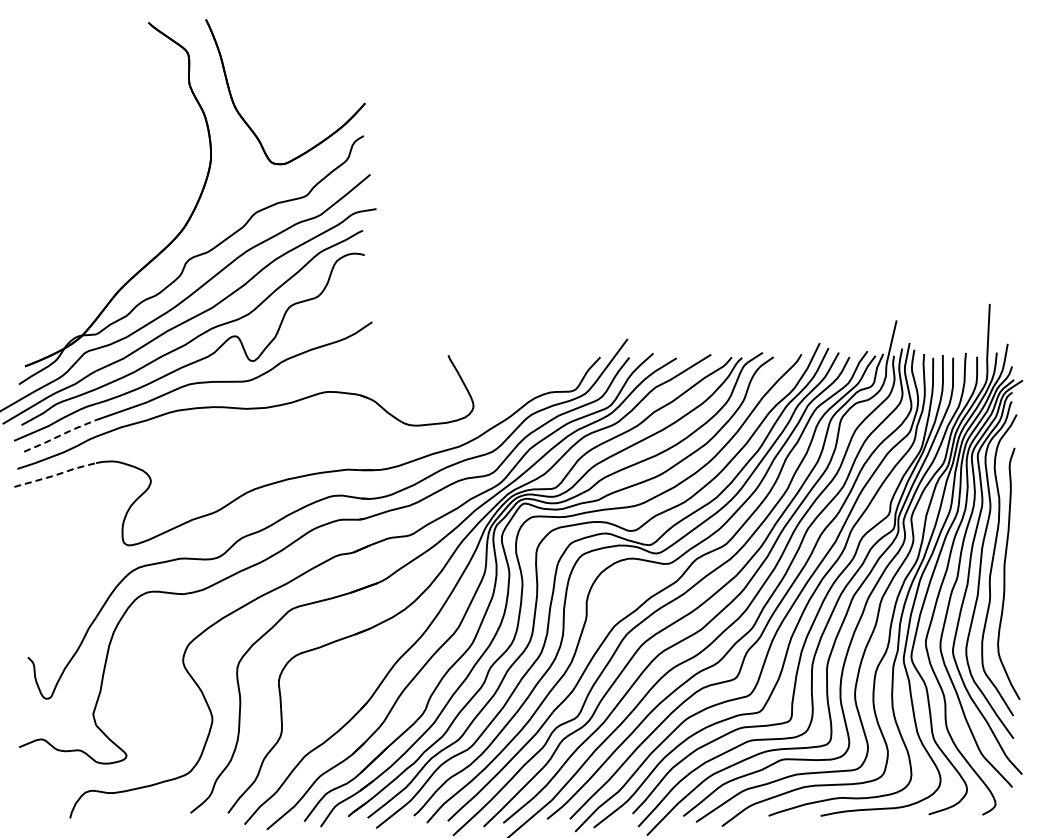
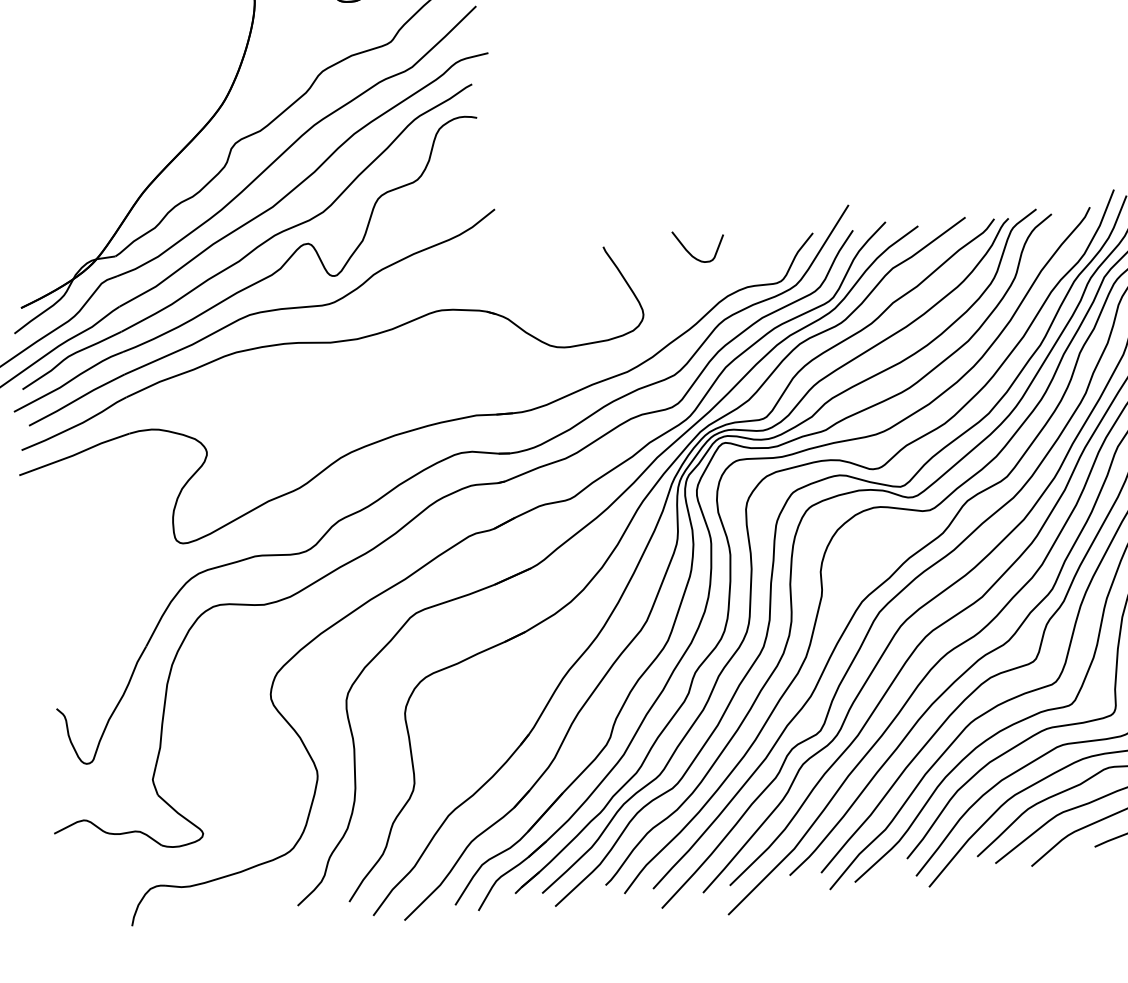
curve: (511, 364) -> (691, 252), added
line: (60, 435) -> (77, 399), dashed -> solid
line: (55, 475) -> (74, 455), dashed -> solid

